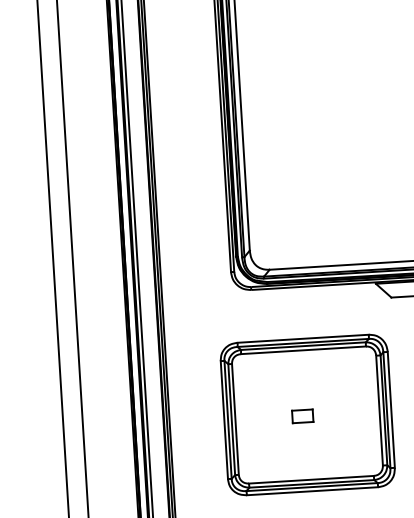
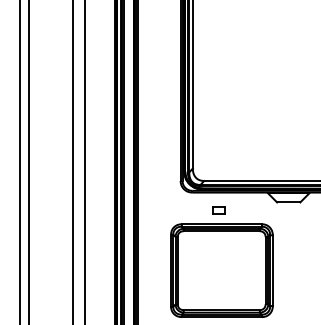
part: (302, 416) -> (218, 210), moved

